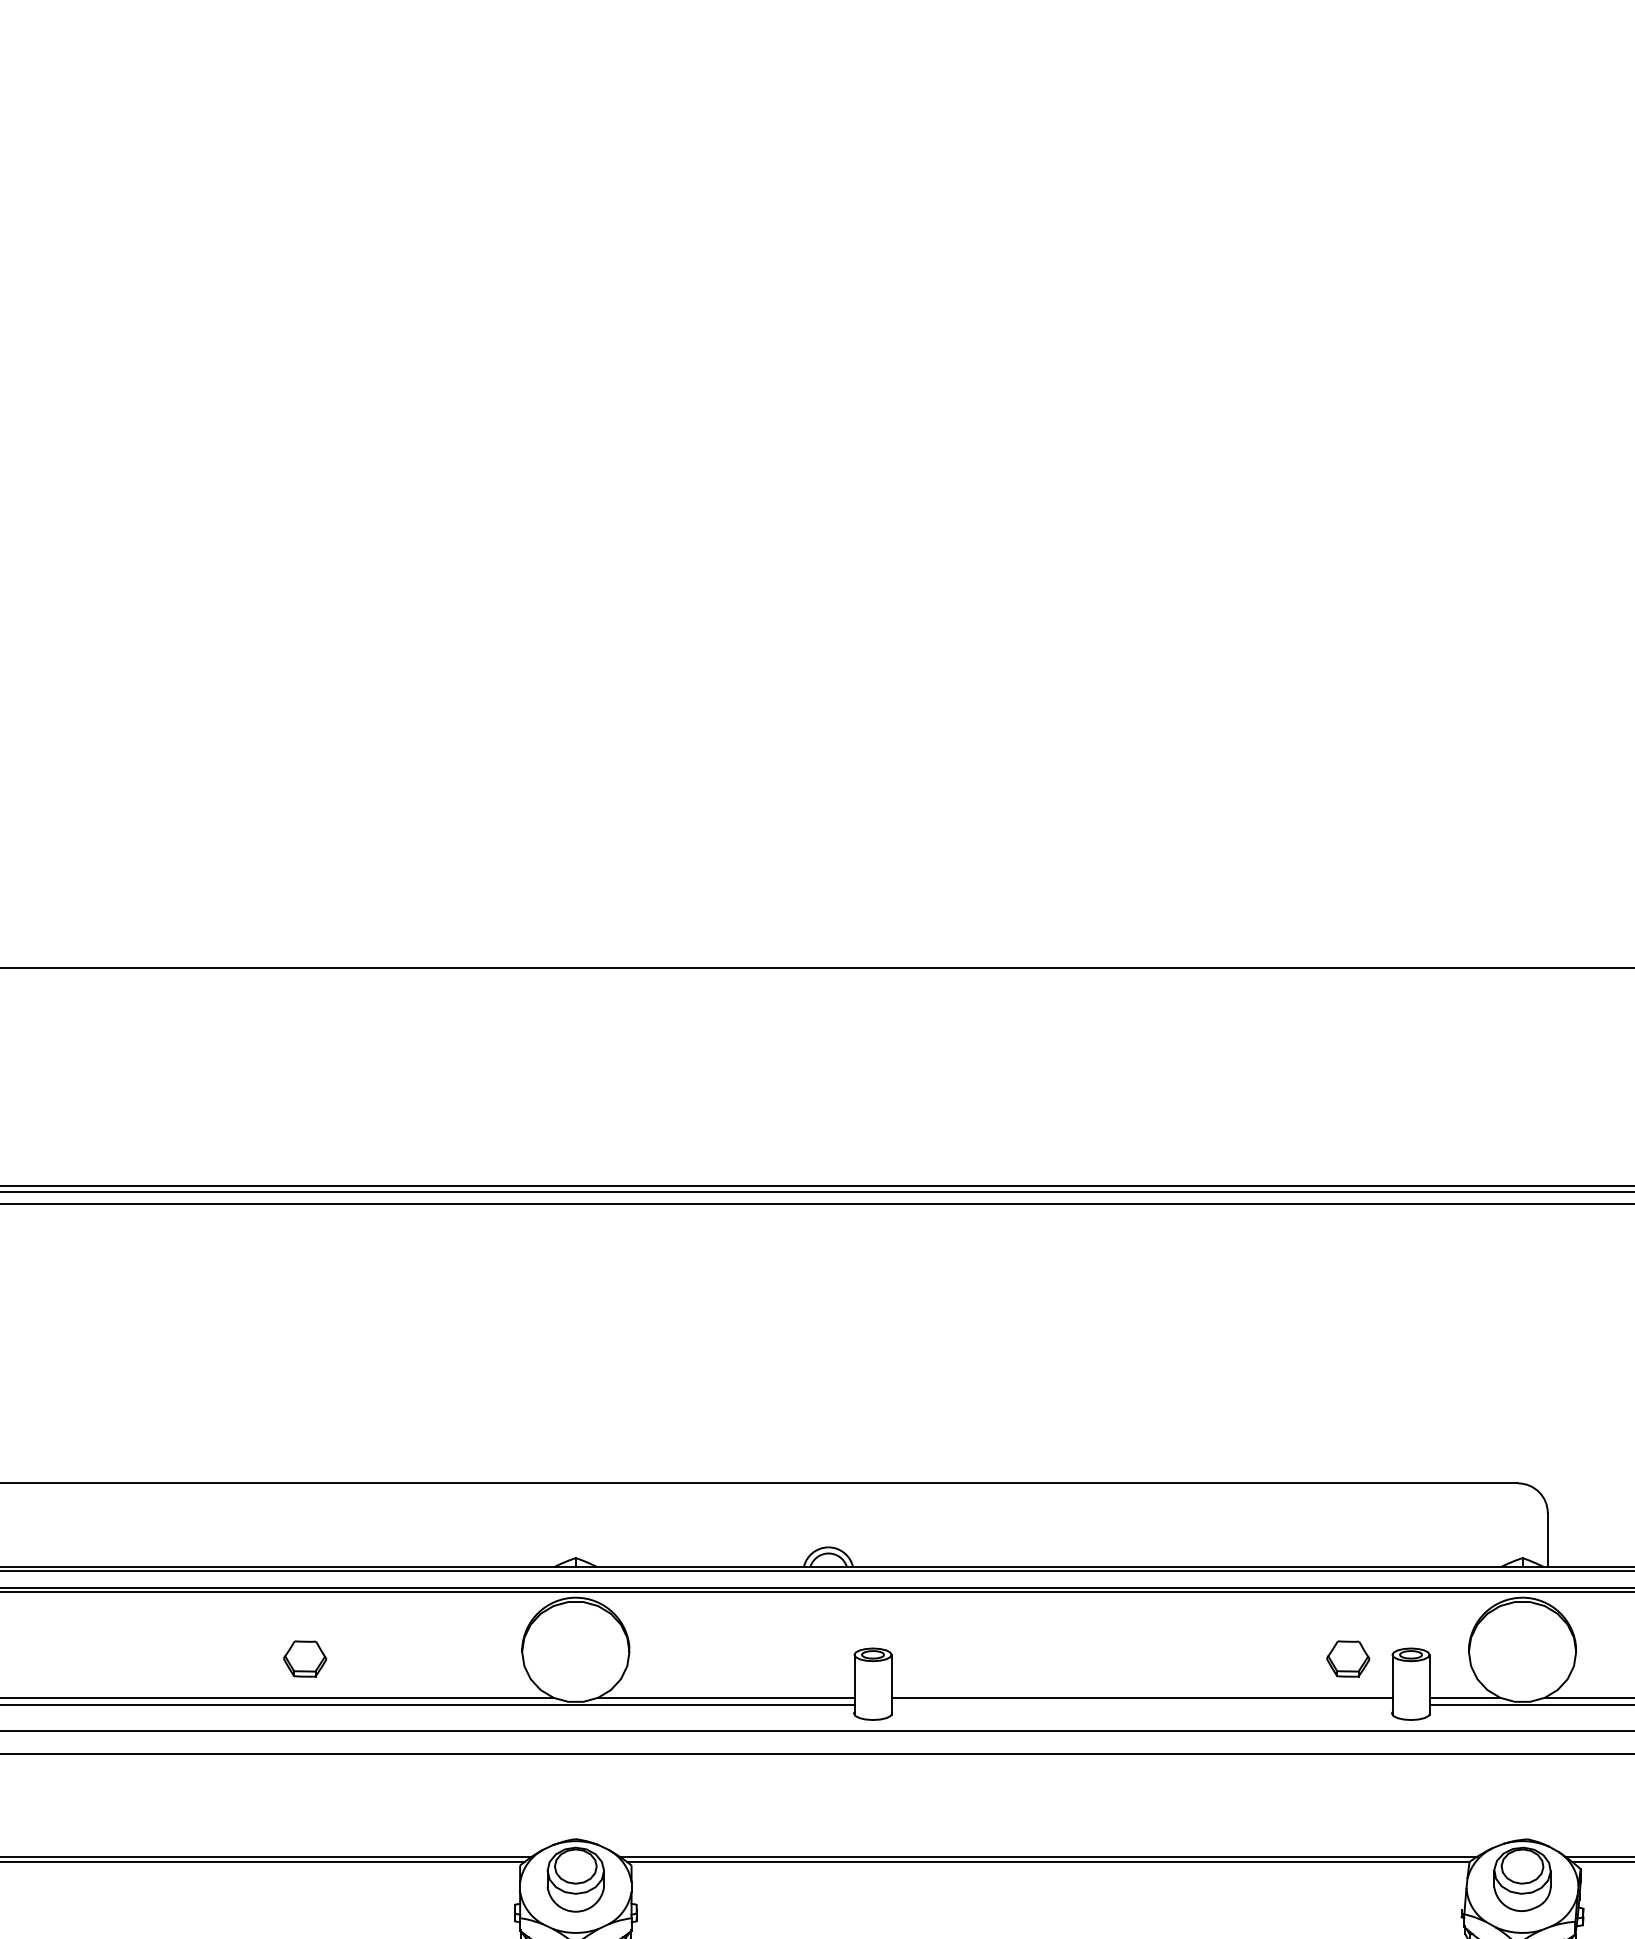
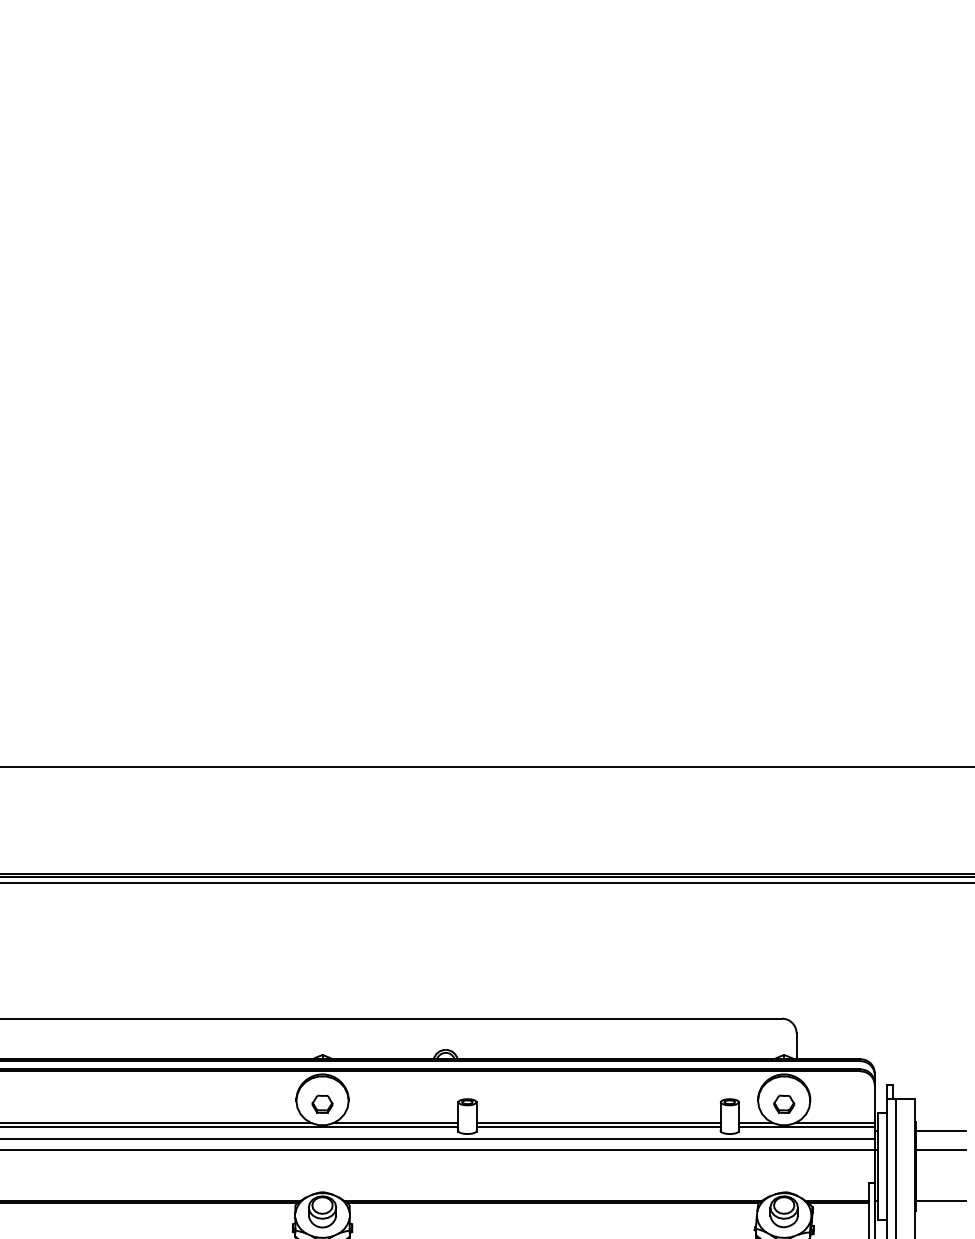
part: (305, 1657) -> (322, 1103), moved
part: (1348, 1657) -> (784, 1103), moved
line: (1141, 1704) -> (598, 1126), added

